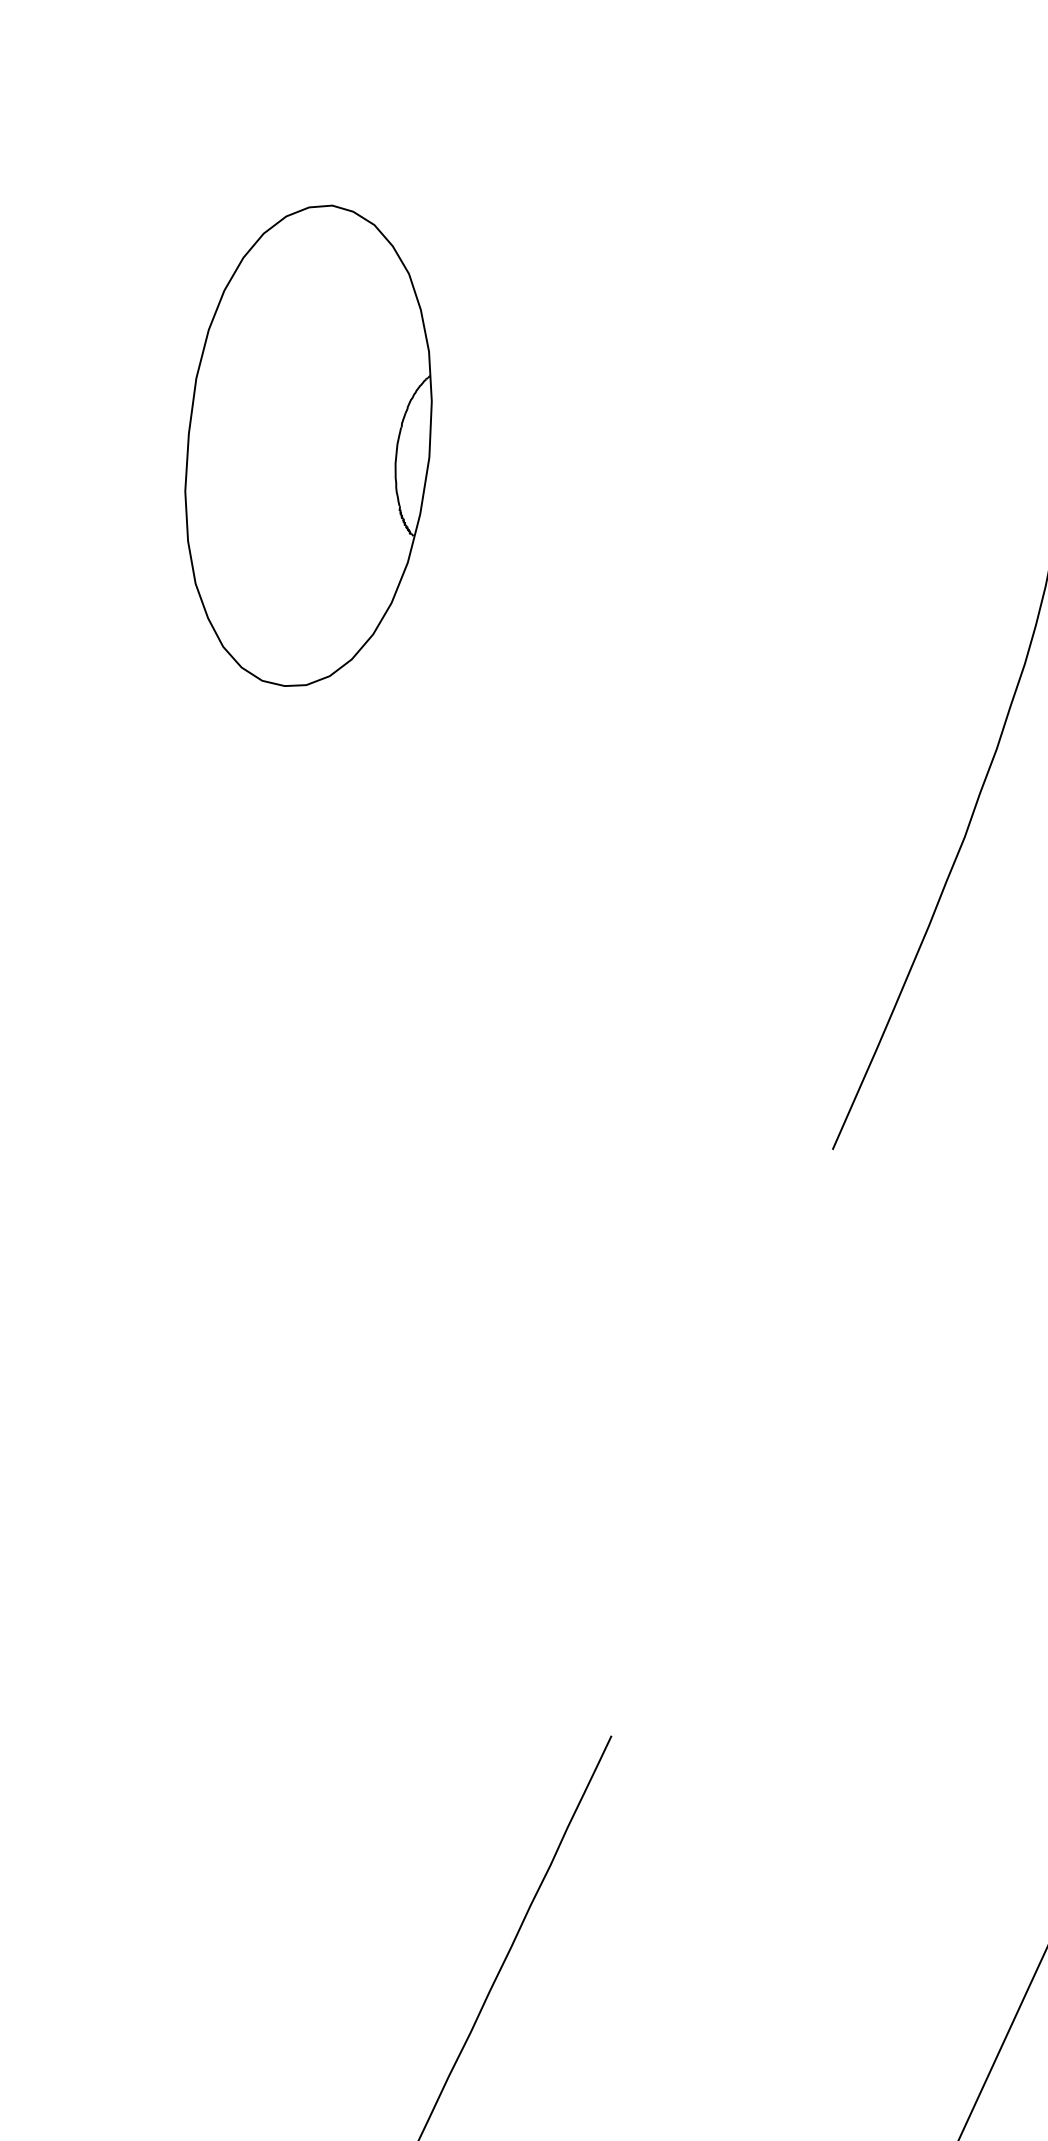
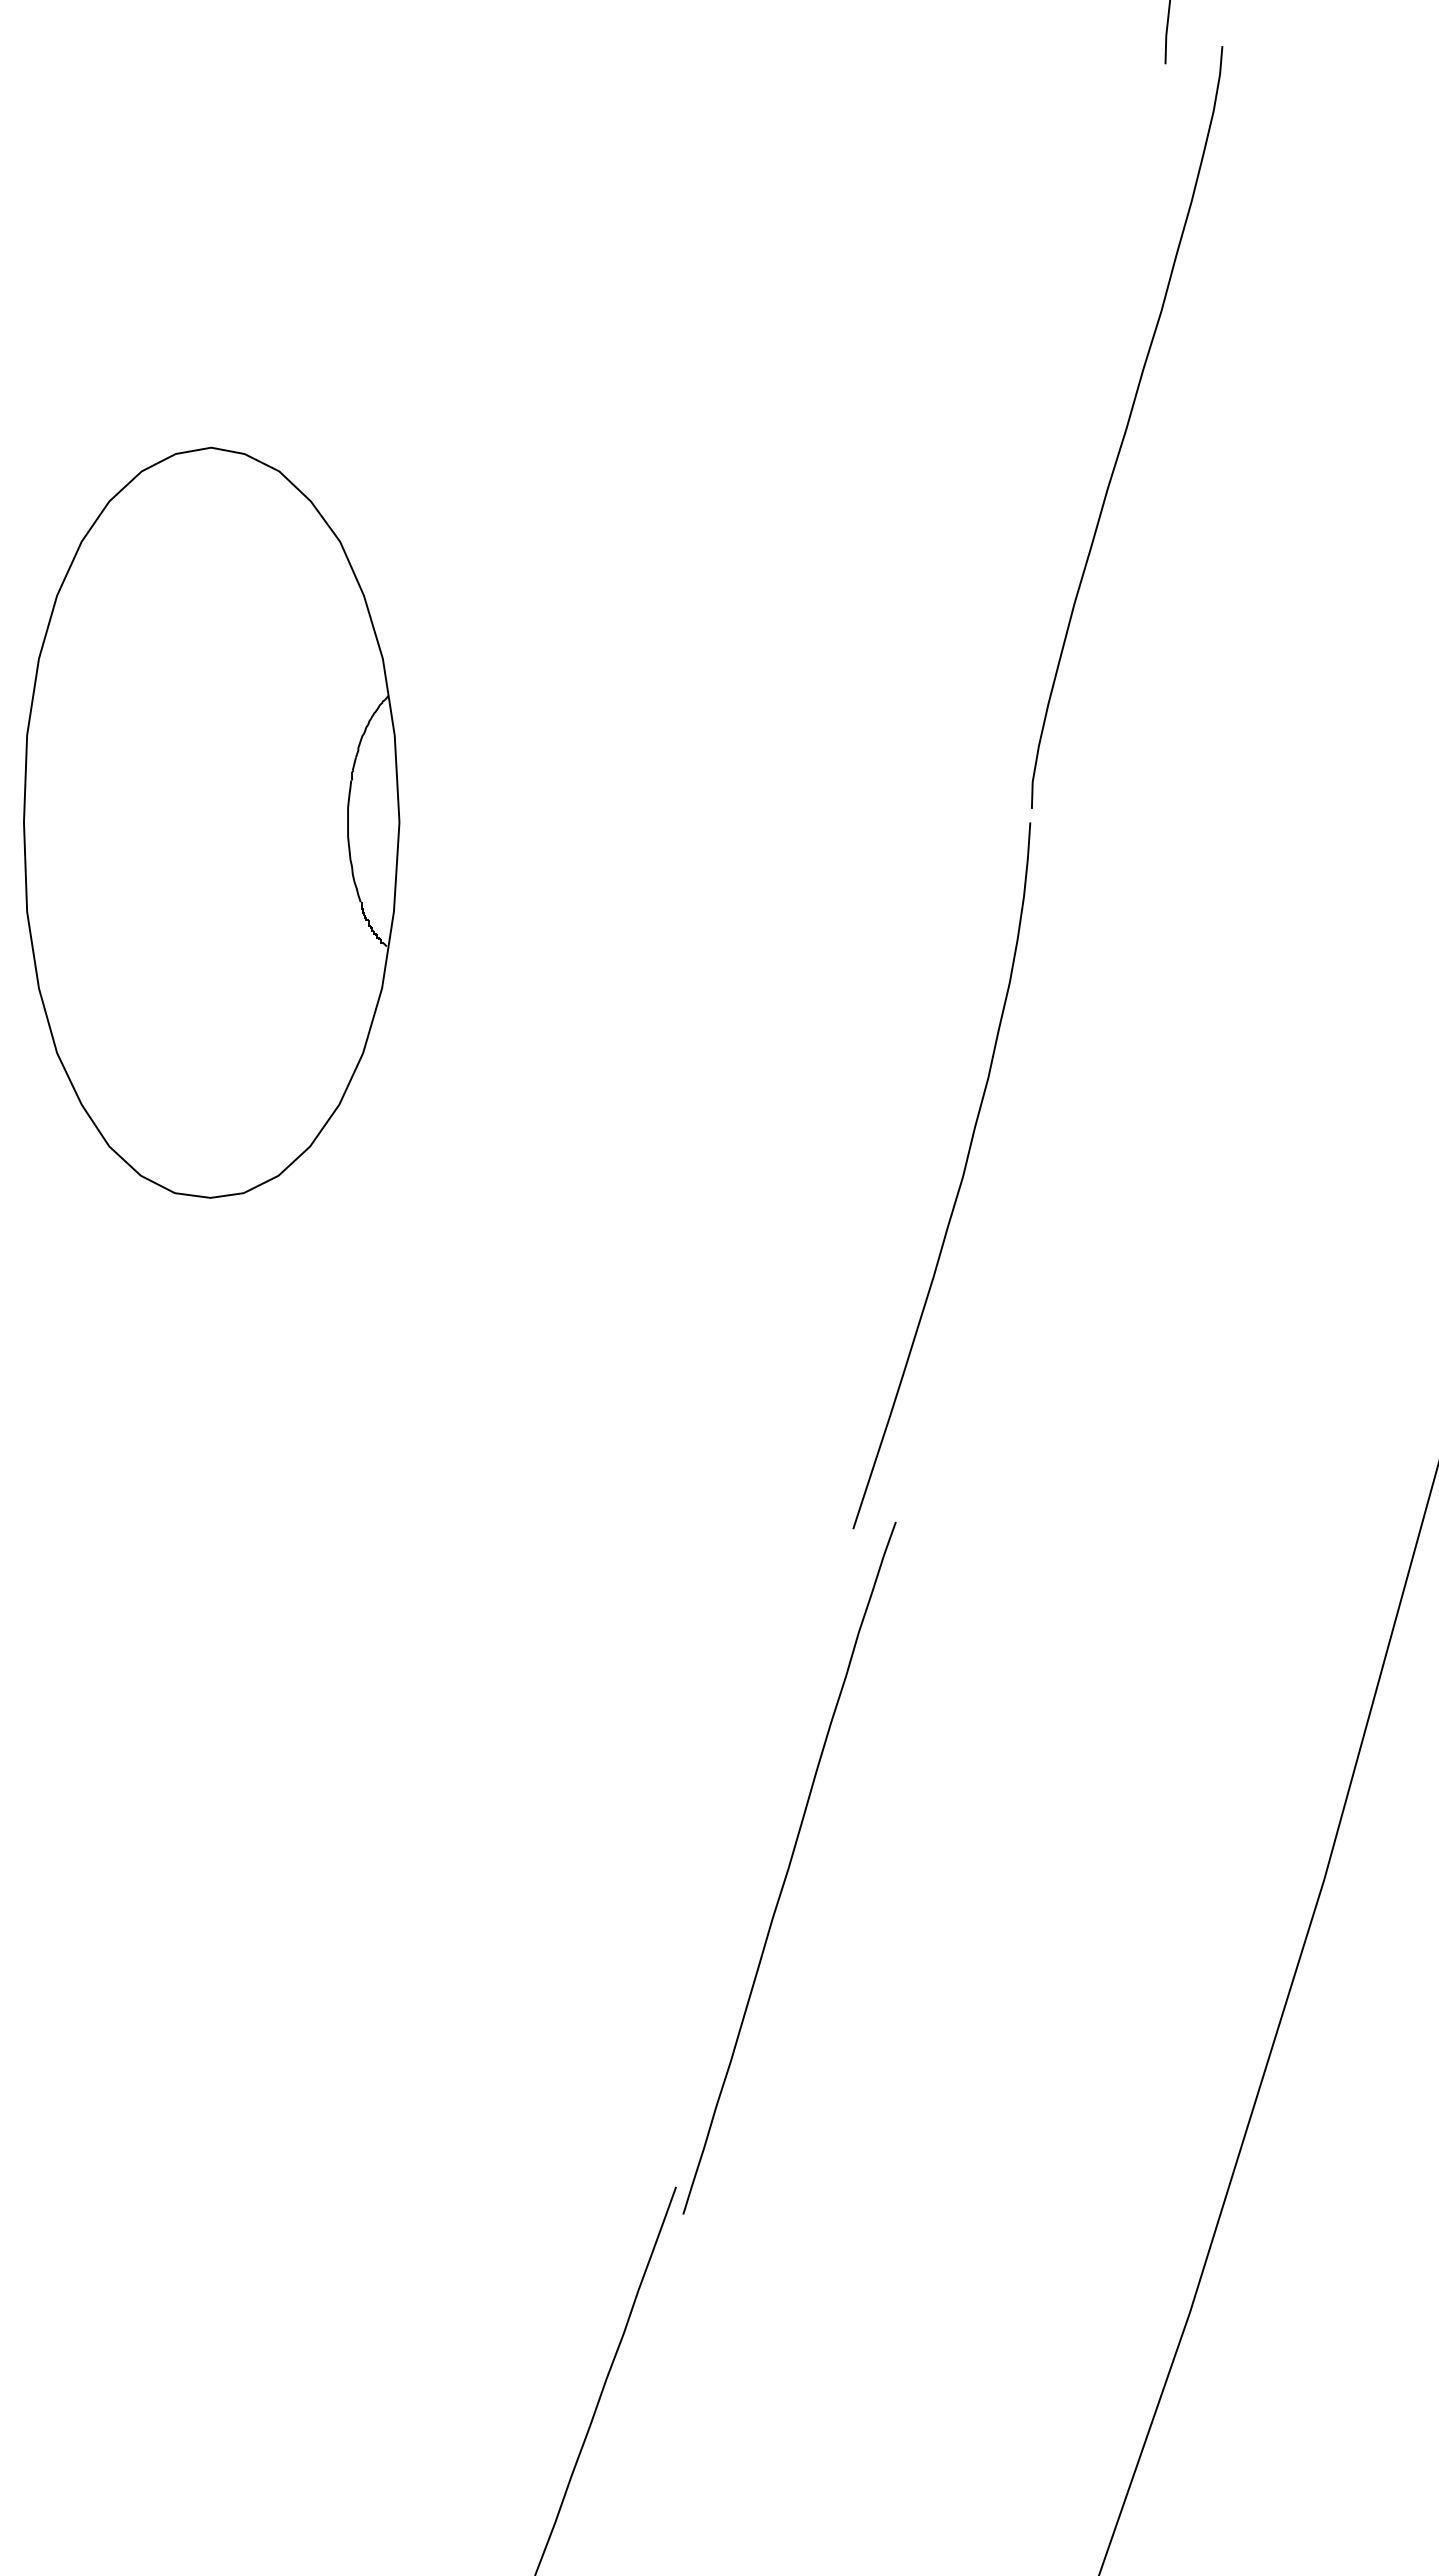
part: (308, 445) -> (211, 822), size x1.43
curve: (743, 1453) -> (789, 1867), added

